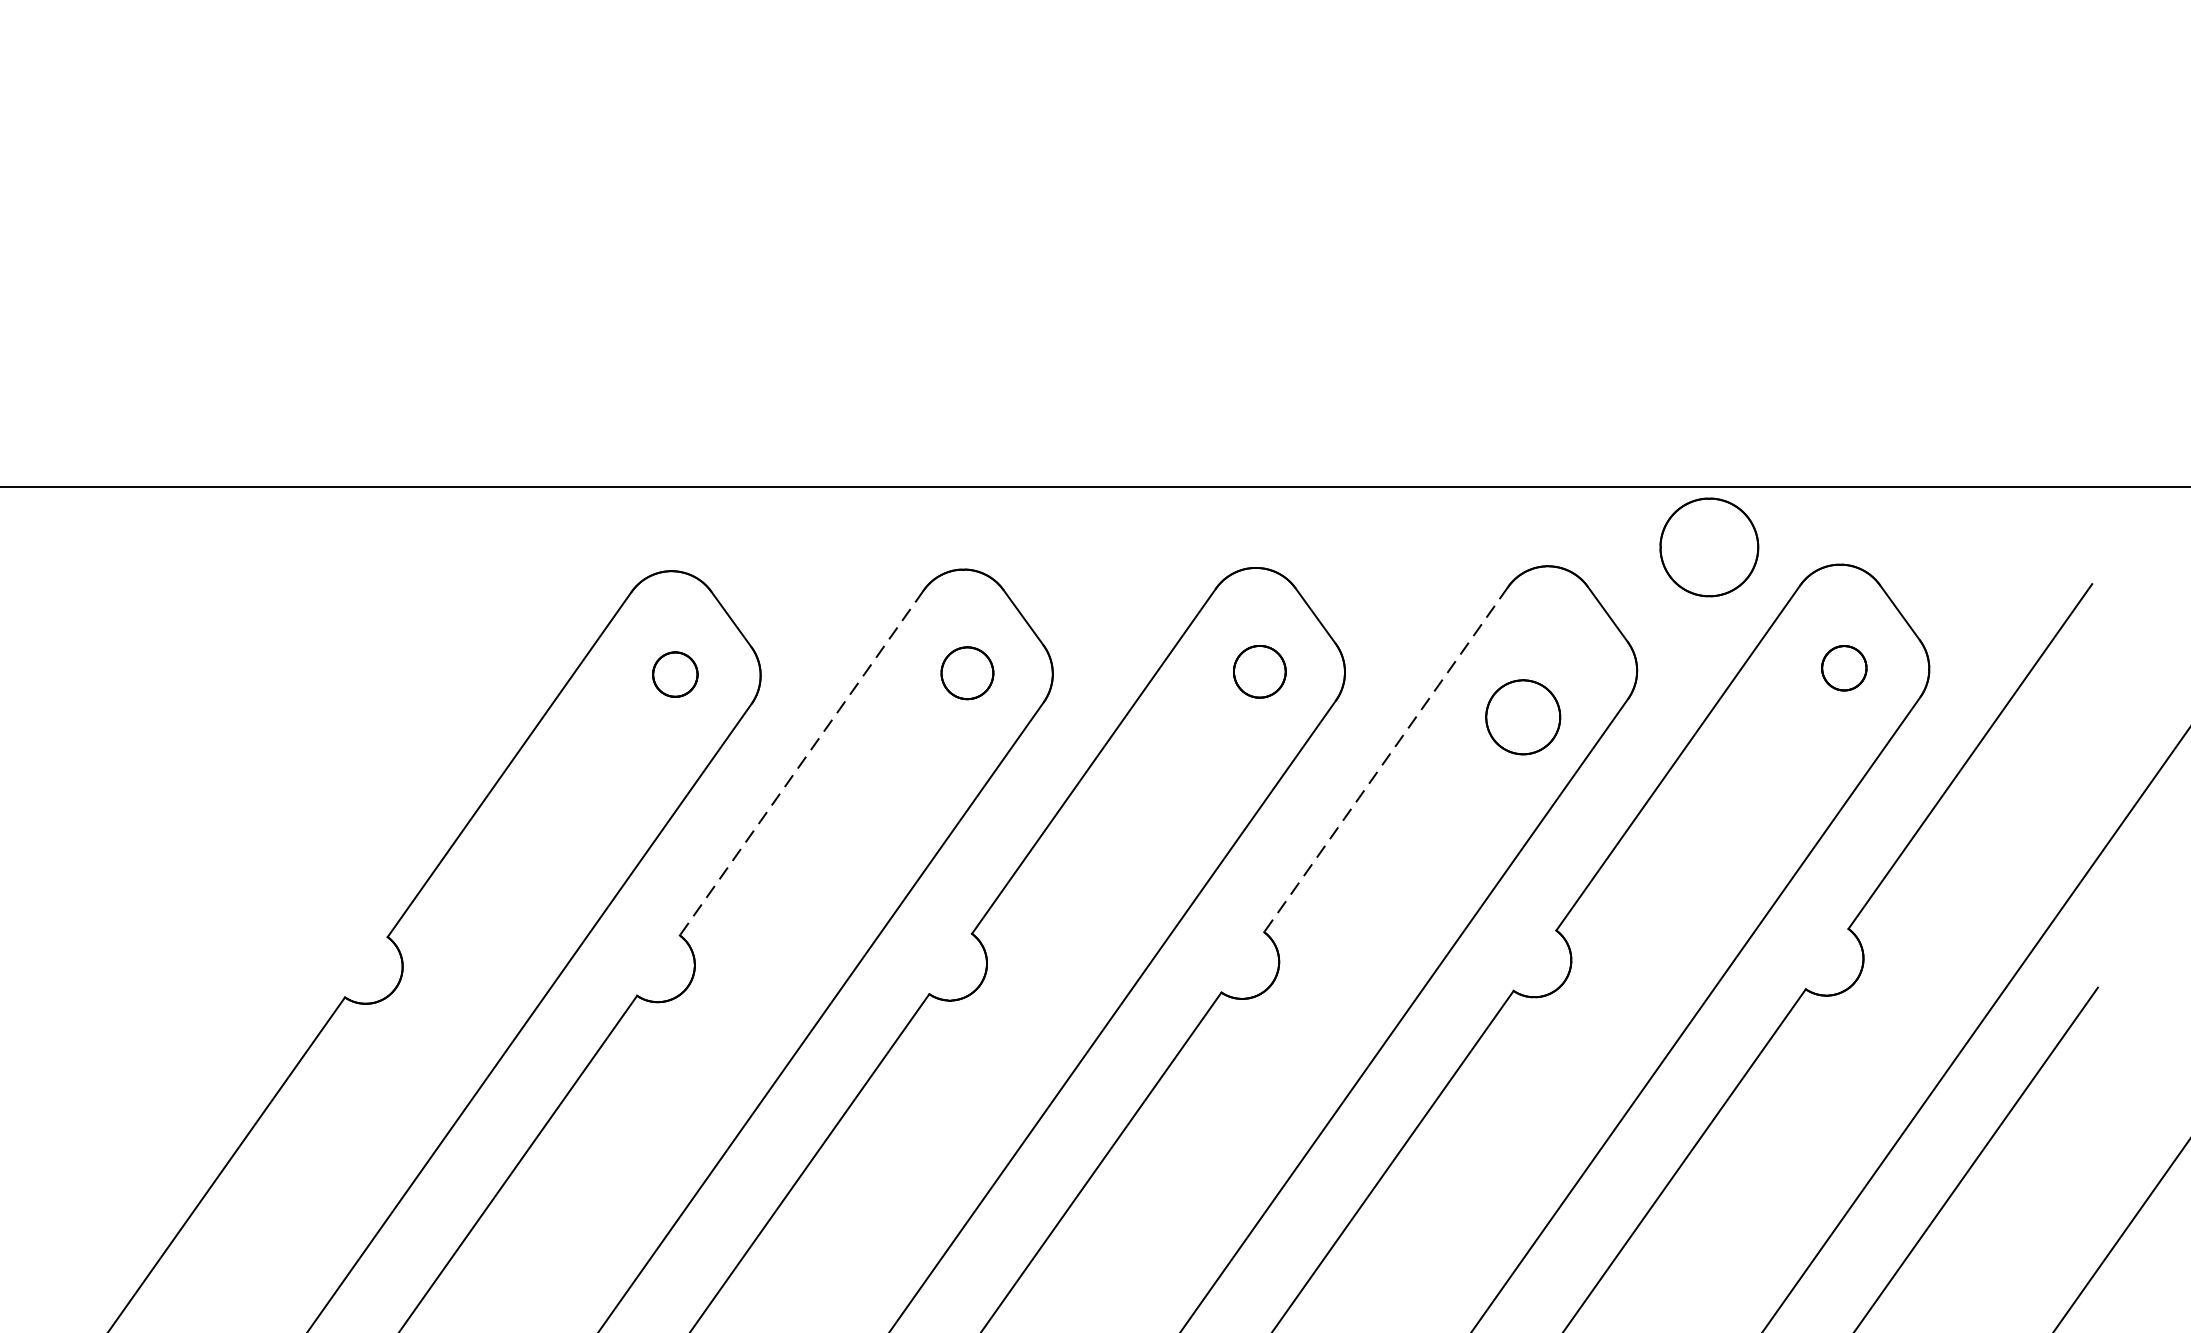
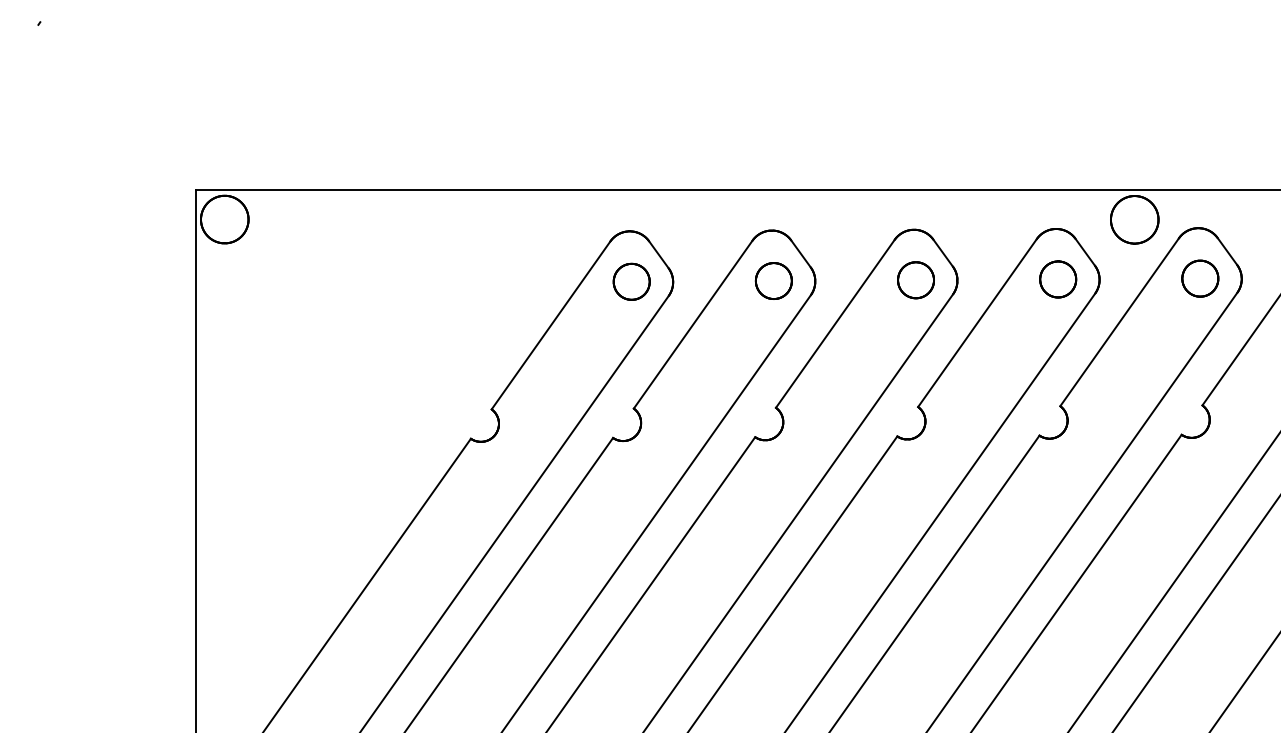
part: (1844, 668) -> (1200, 278), size x1.67
part: (966, 672) -> (773, 280), size x1.43
part: (1258, 672) -> (915, 280), size x1.43
part: (675, 674) -> (631, 281), size x1.67
part: (1523, 717) -> (1058, 279), moved
line: (1386, 760) -> (977, 323), dashed -> solid
line: (802, 762) -> (693, 324), dashed -> solid

